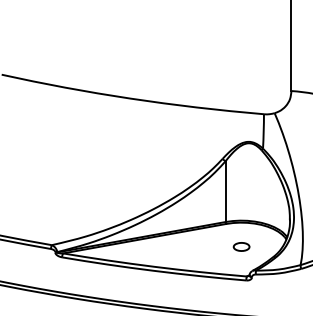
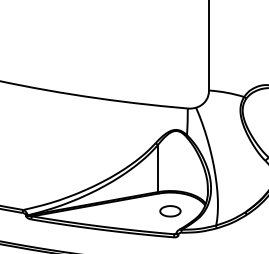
part: (241, 247) -> (170, 211), size x1.67

